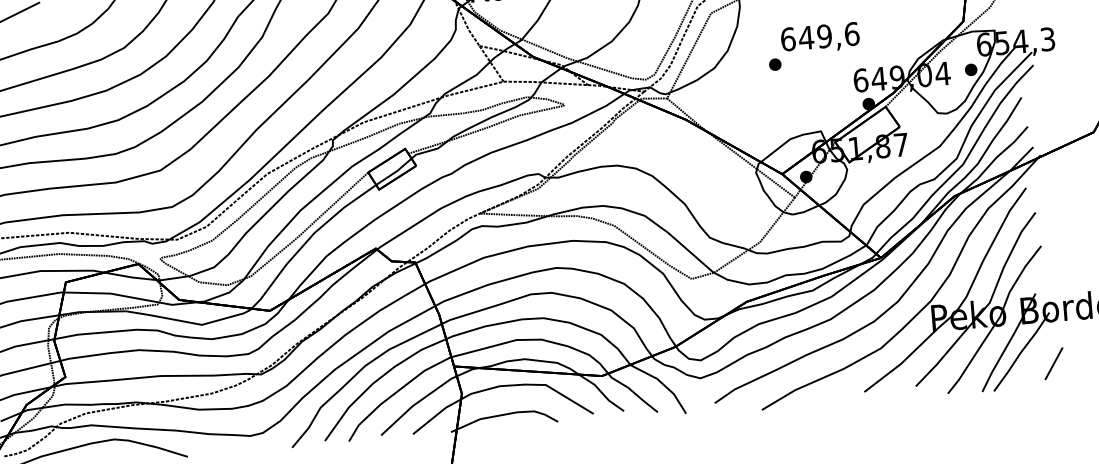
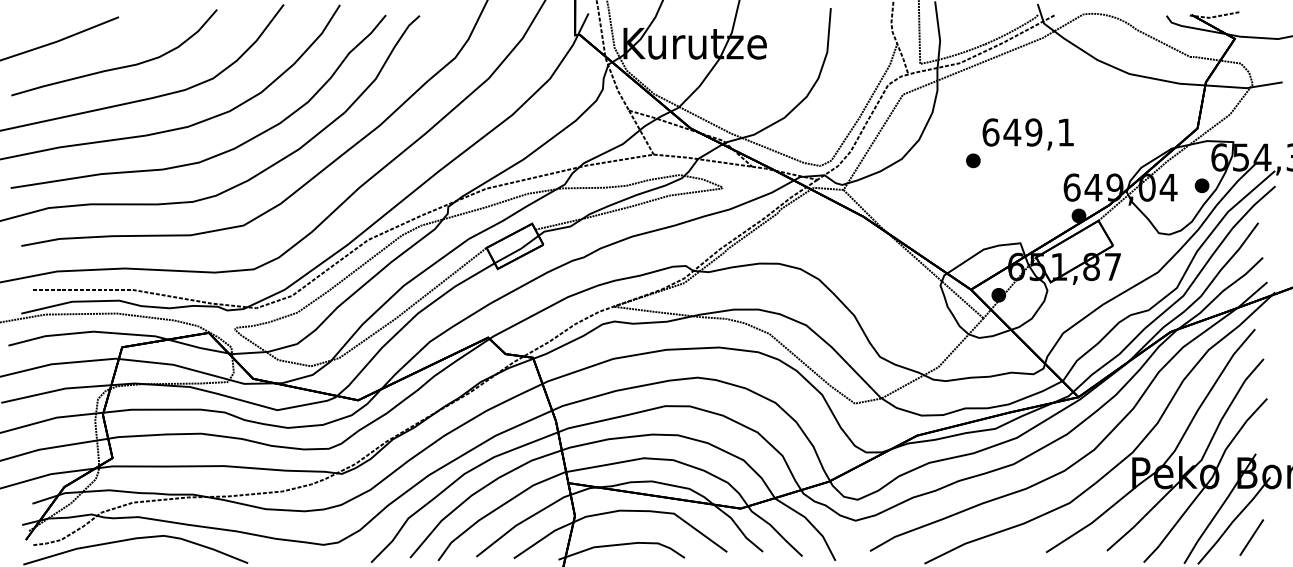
text: (851, 34) -> (1065, 132), 649,6 -> 649,1
line: (1053, 363) -> (1251, 537), moved

